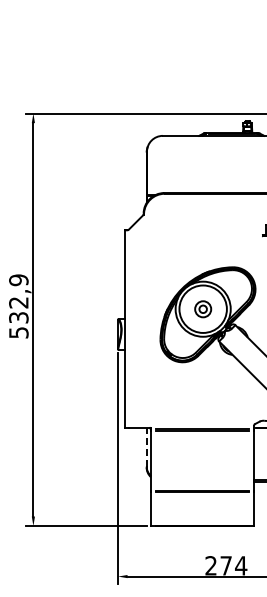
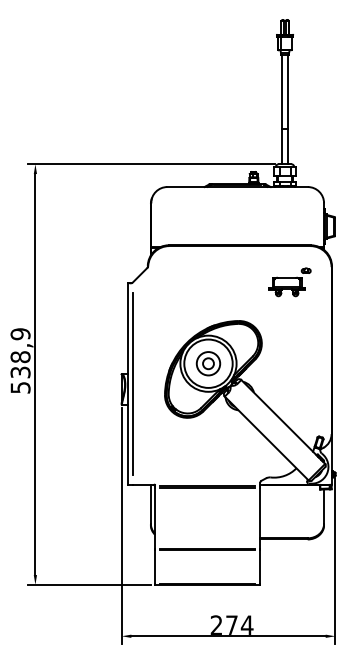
text: (18, 303) -> (20, 357), 532,9 -> 538,9
part: (203, 308) -> (208, 363), size x1.43
line: (128, 328) -> (132, 383), added
line: (146, 447) -> (150, 504), dashed -> solid

